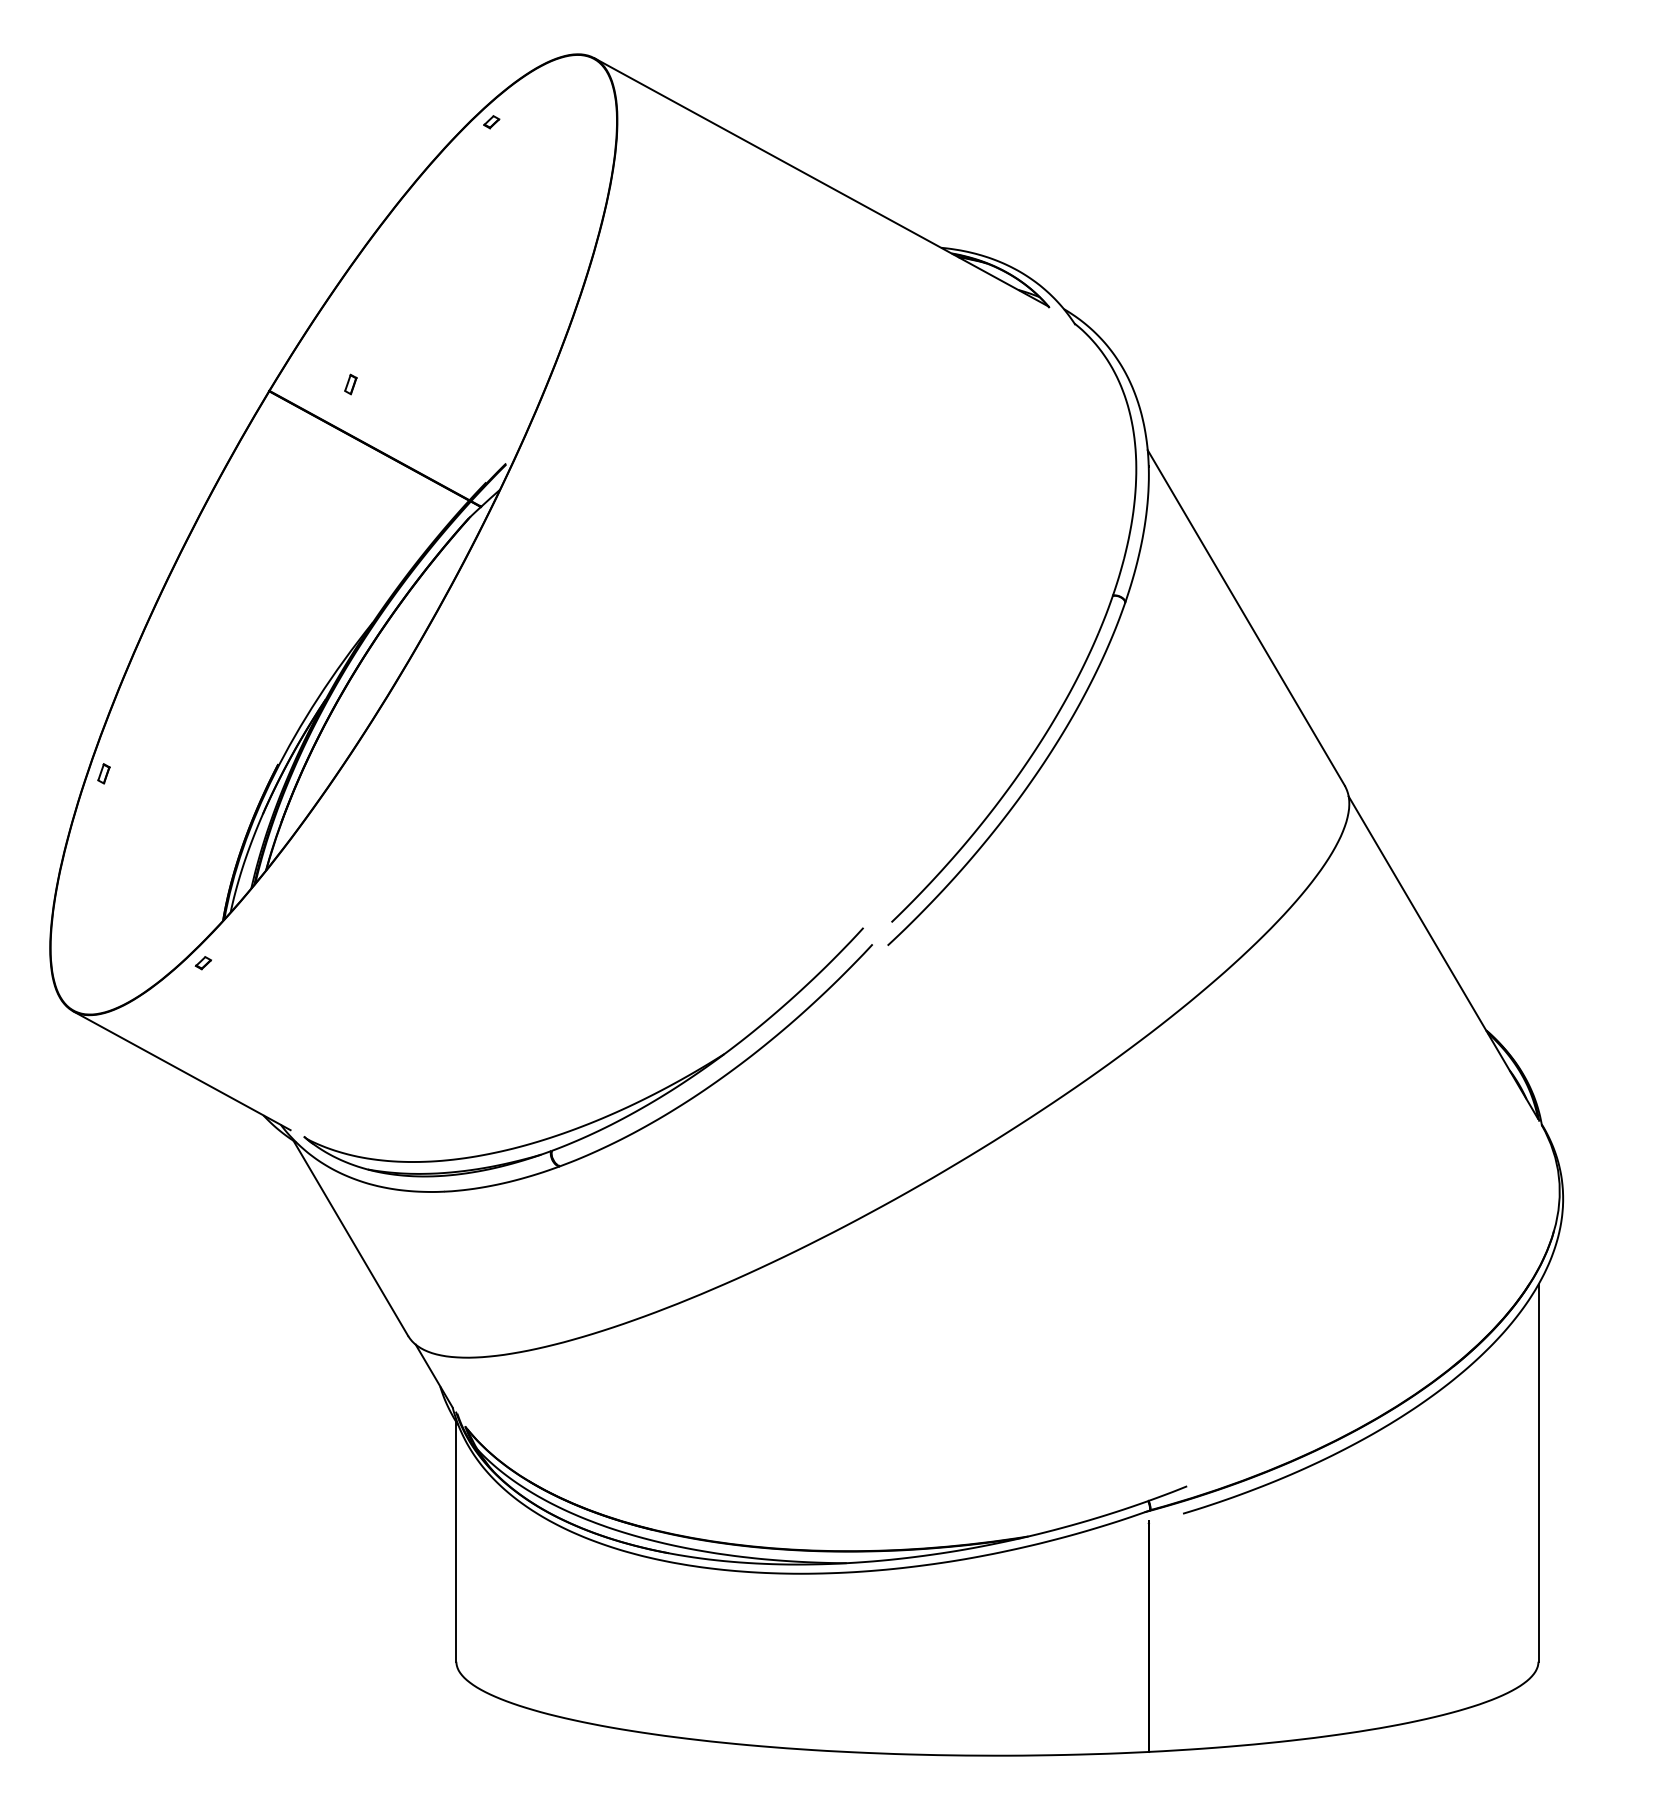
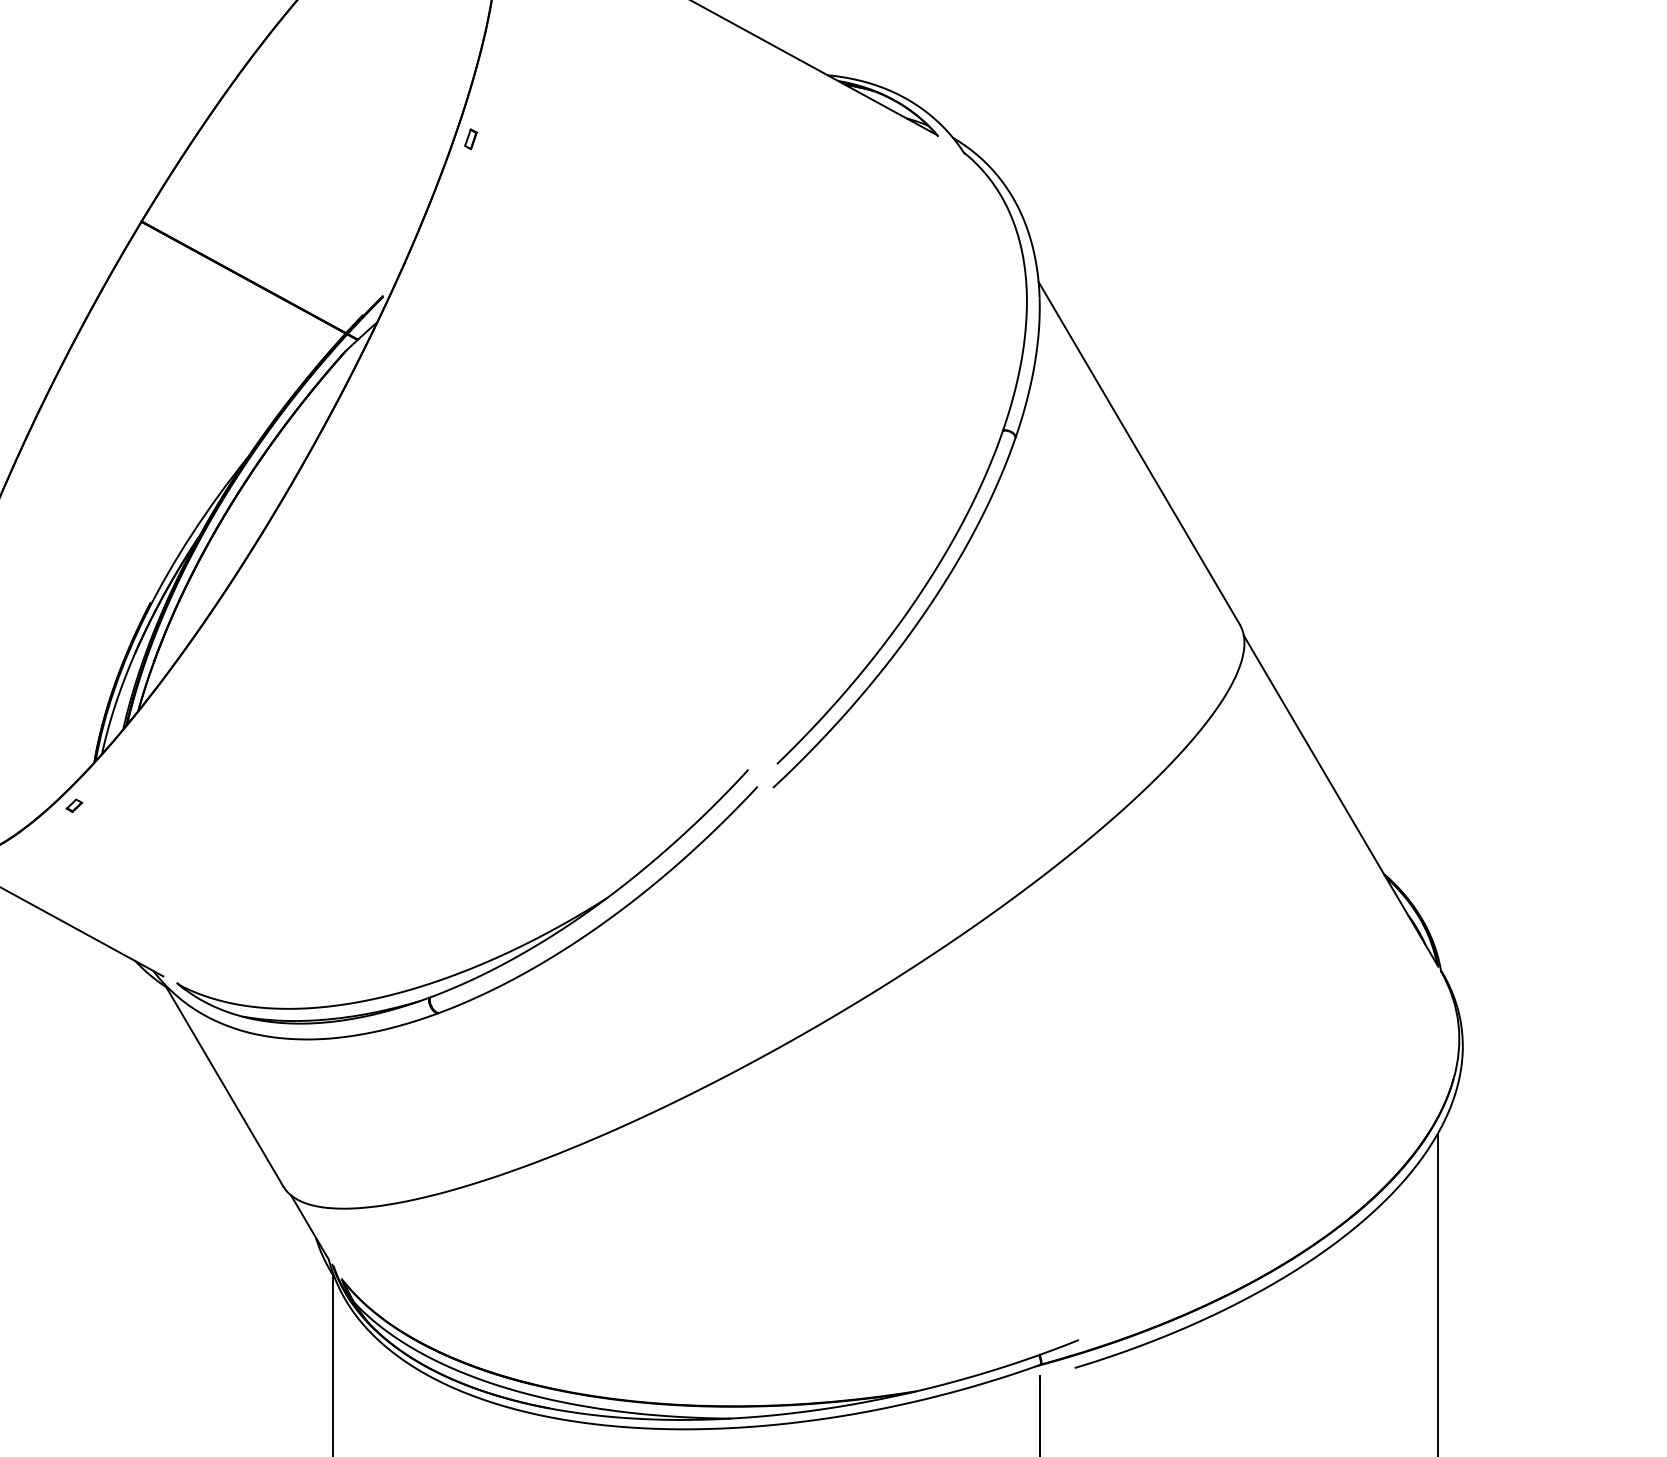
part: (350, 384) -> (470, 139), moved

